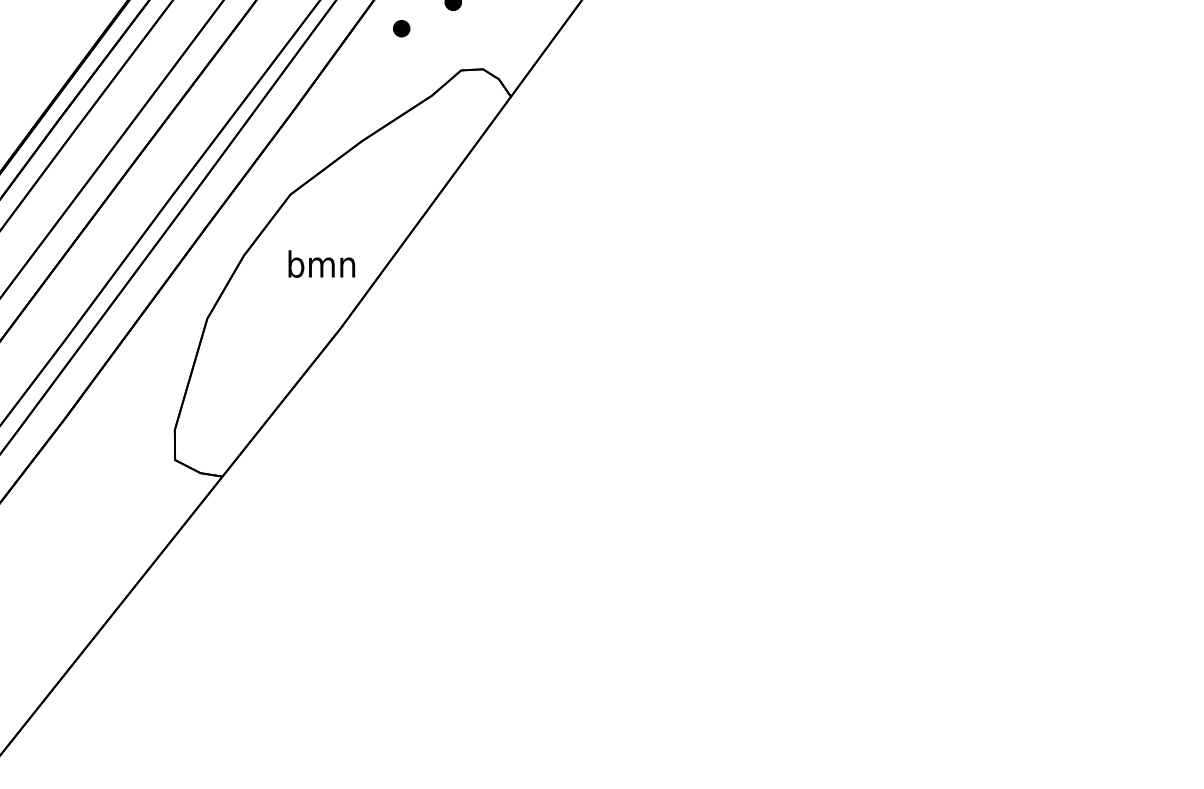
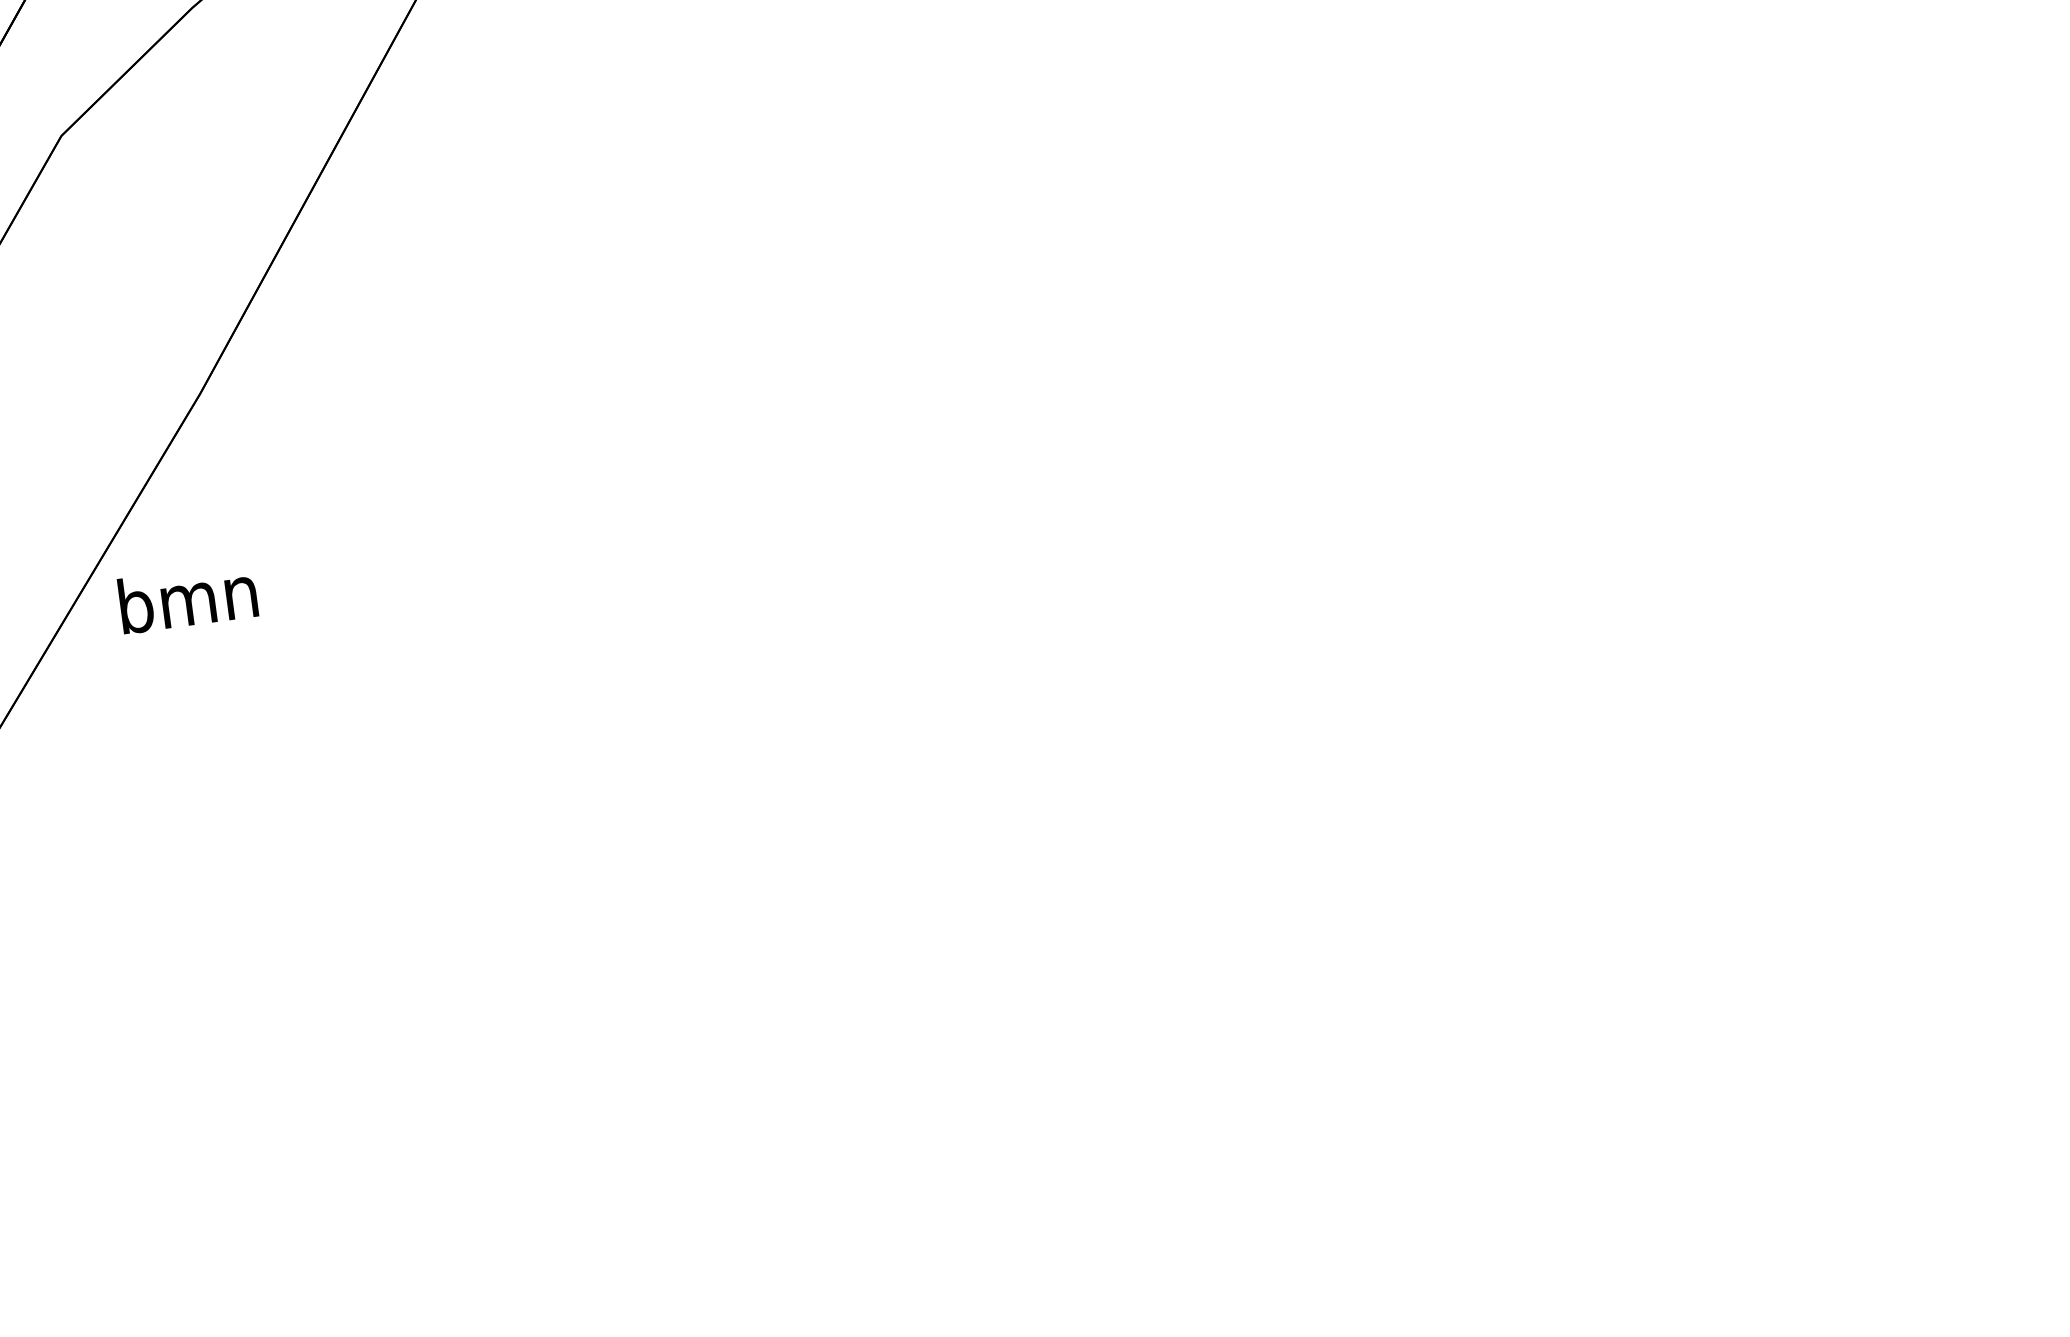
text: (321, 263) -> (187, 597), moved

